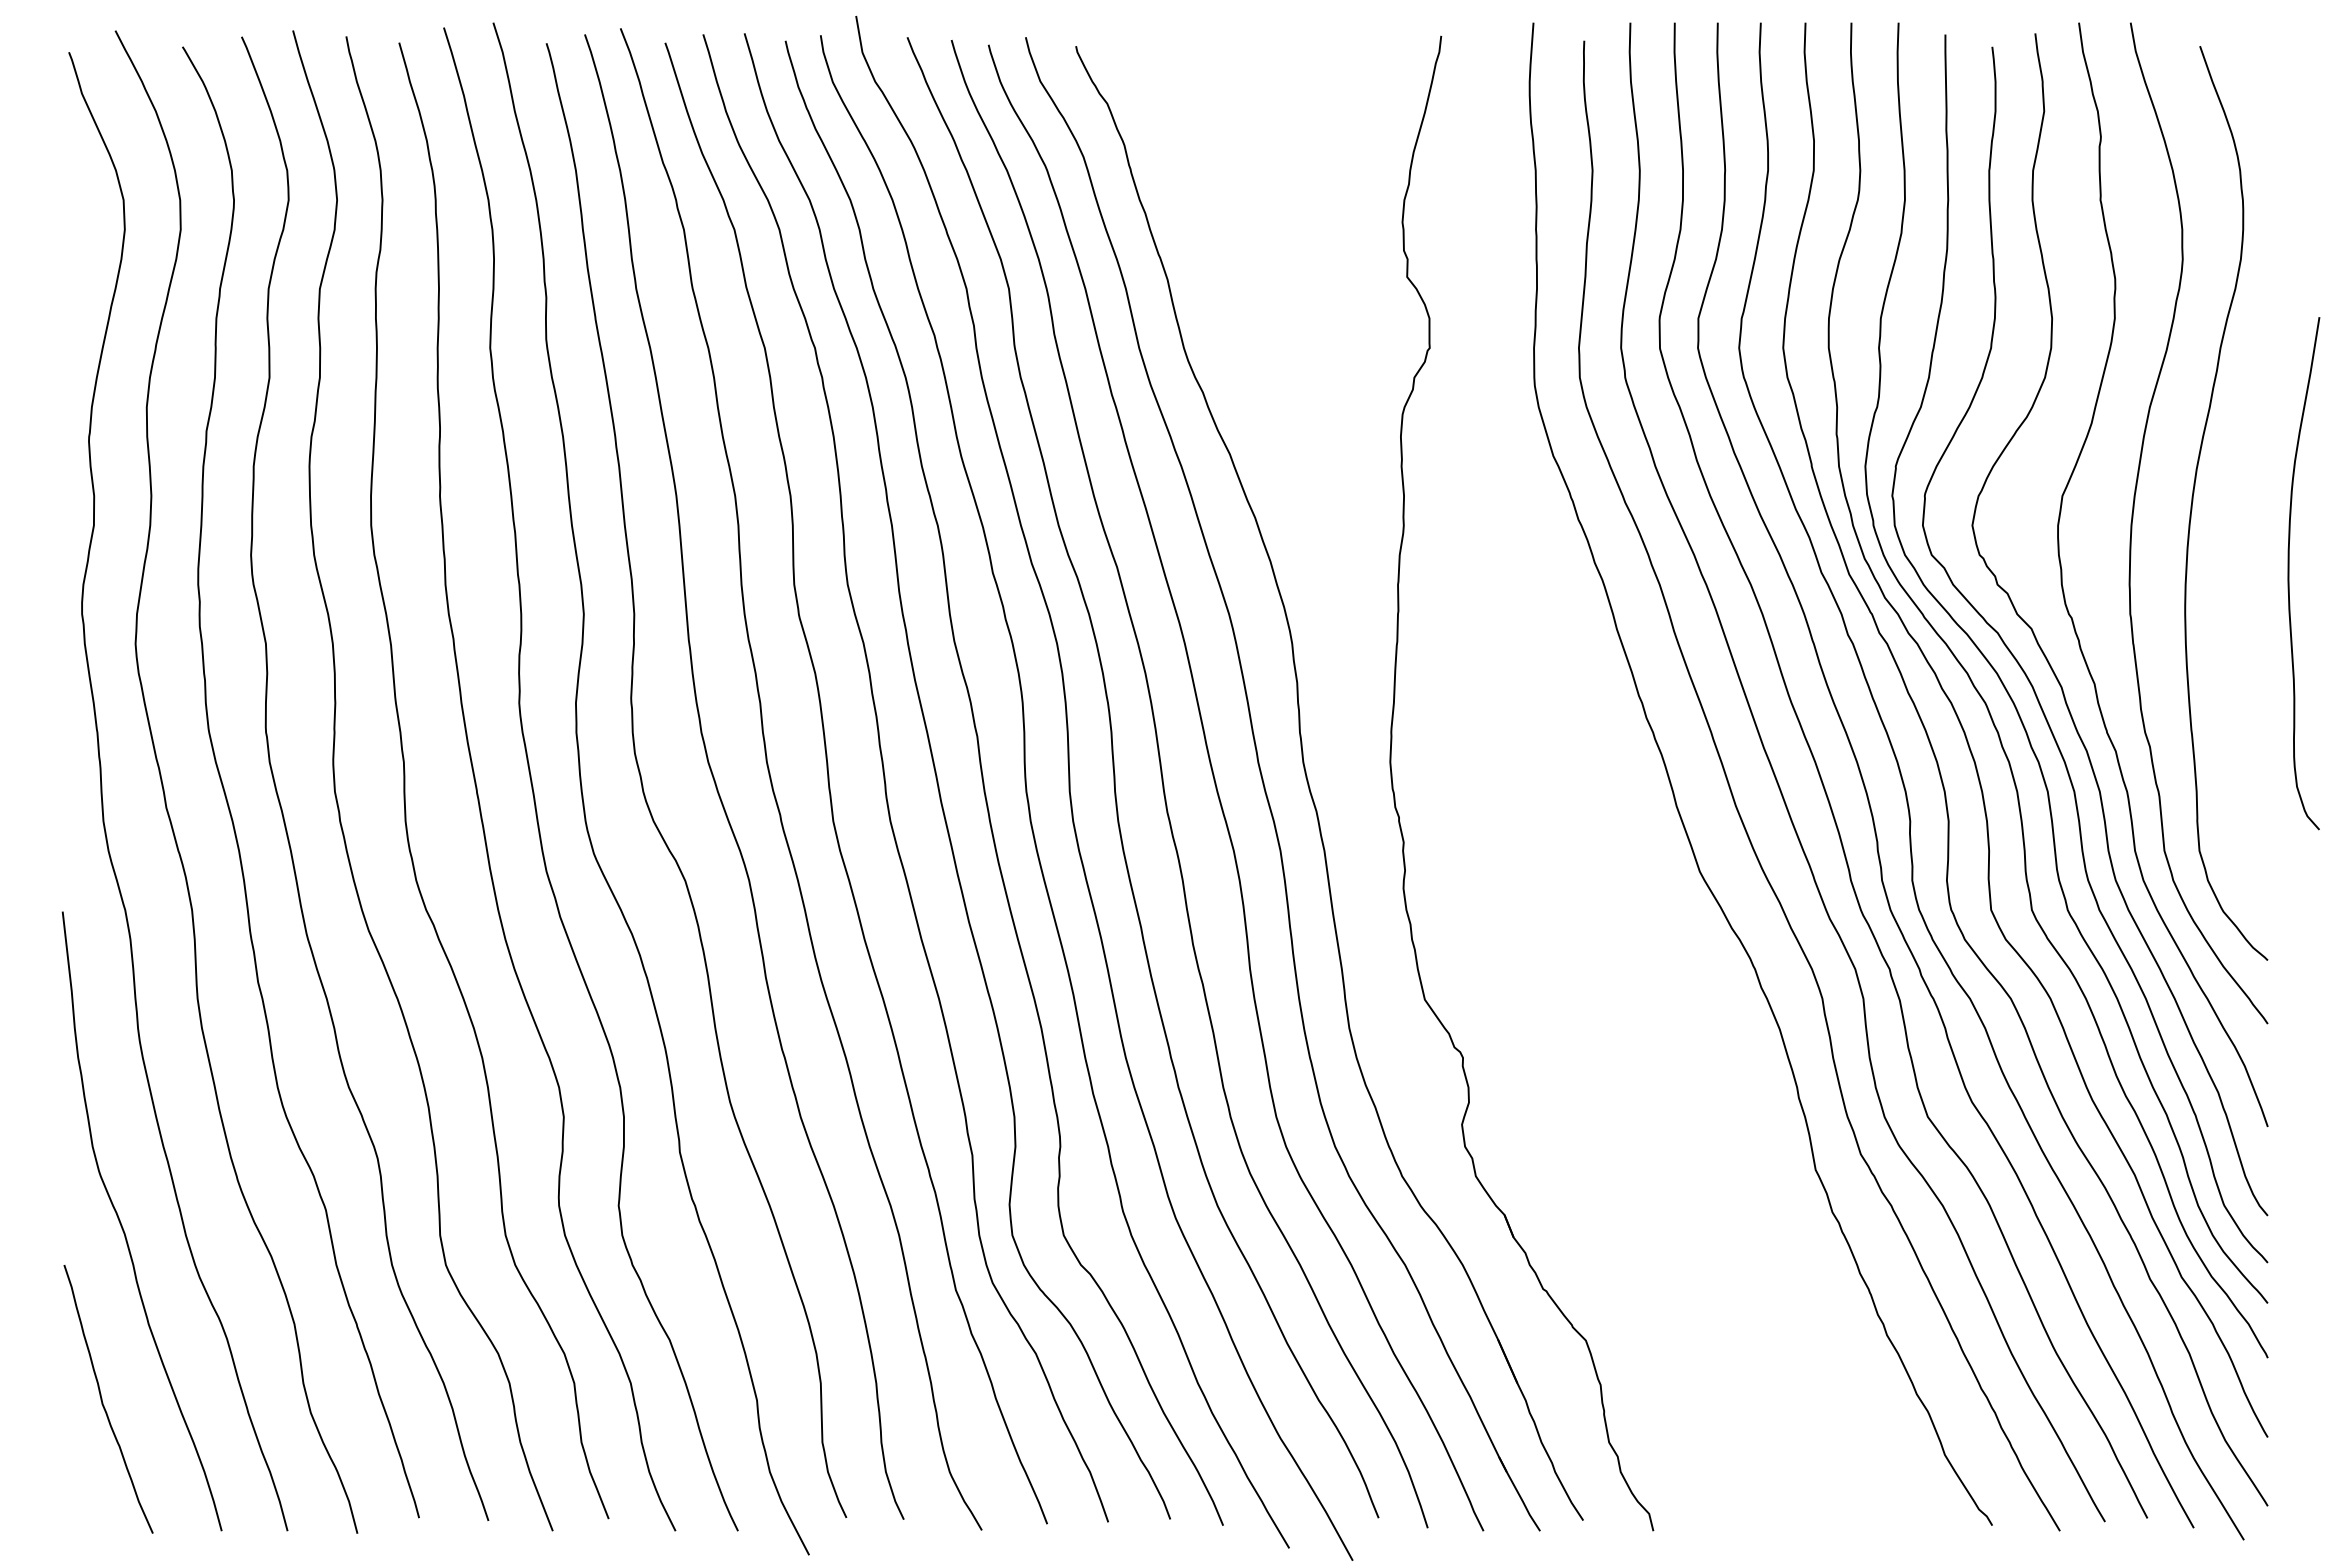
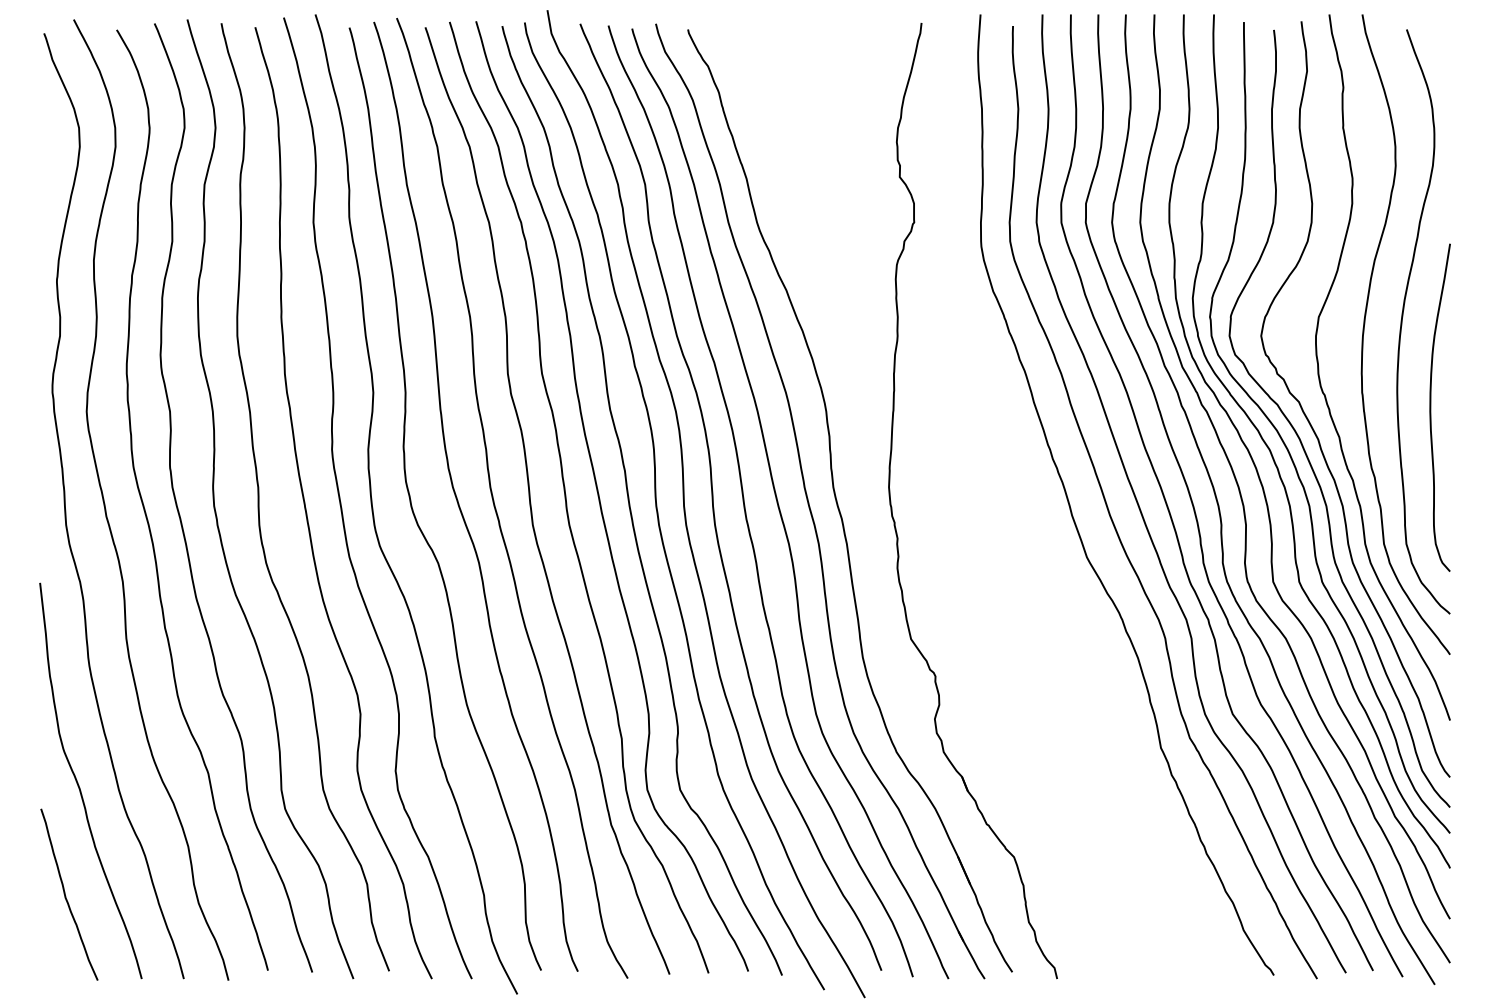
curve: (2290, 573) -> (1431, 407), moved

